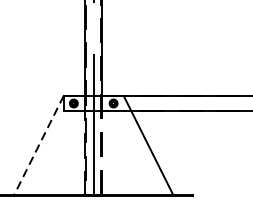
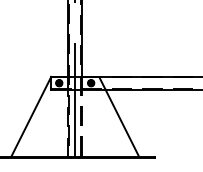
line: (39, 145) -> (31, 116), dashed -> solid

